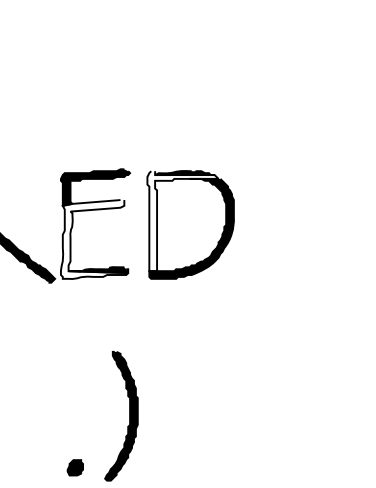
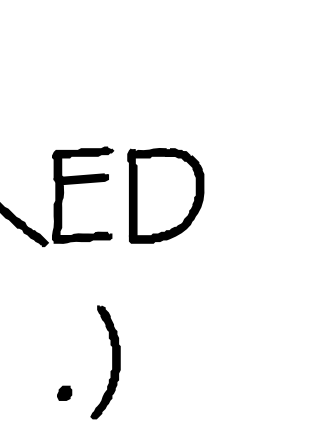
fill: (182, 221) -> (158, 192), added
fill: (94, 239) -> (82, 208), added
part: (74, 467) -> (63, 393), moved

